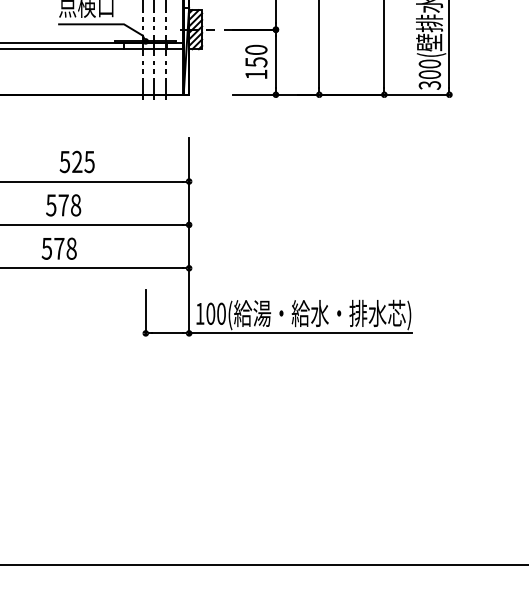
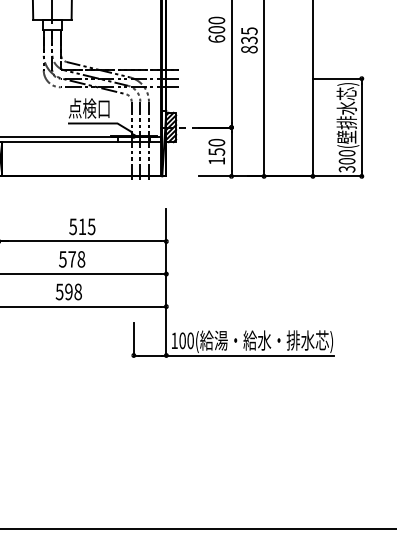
text: (77, 161) -> (82, 226), 525 -> 515
text: (58, 248) -> (68, 291), 578 -> 598

